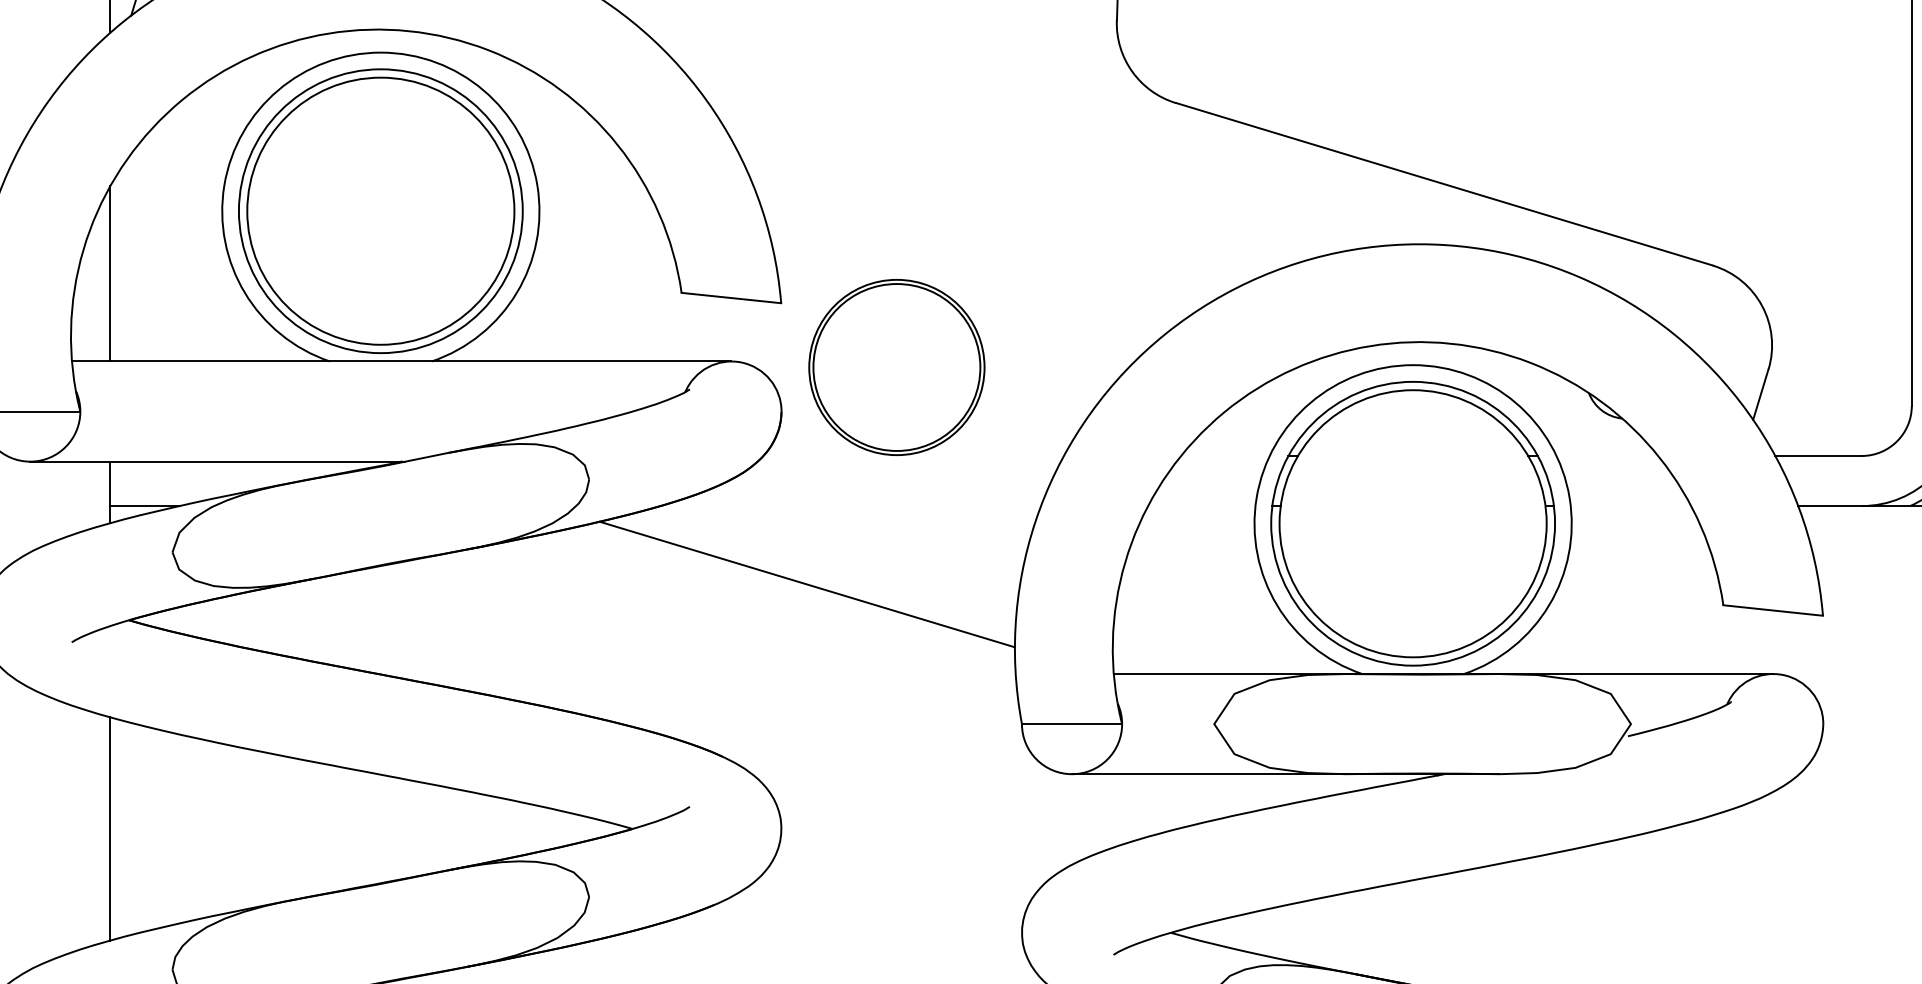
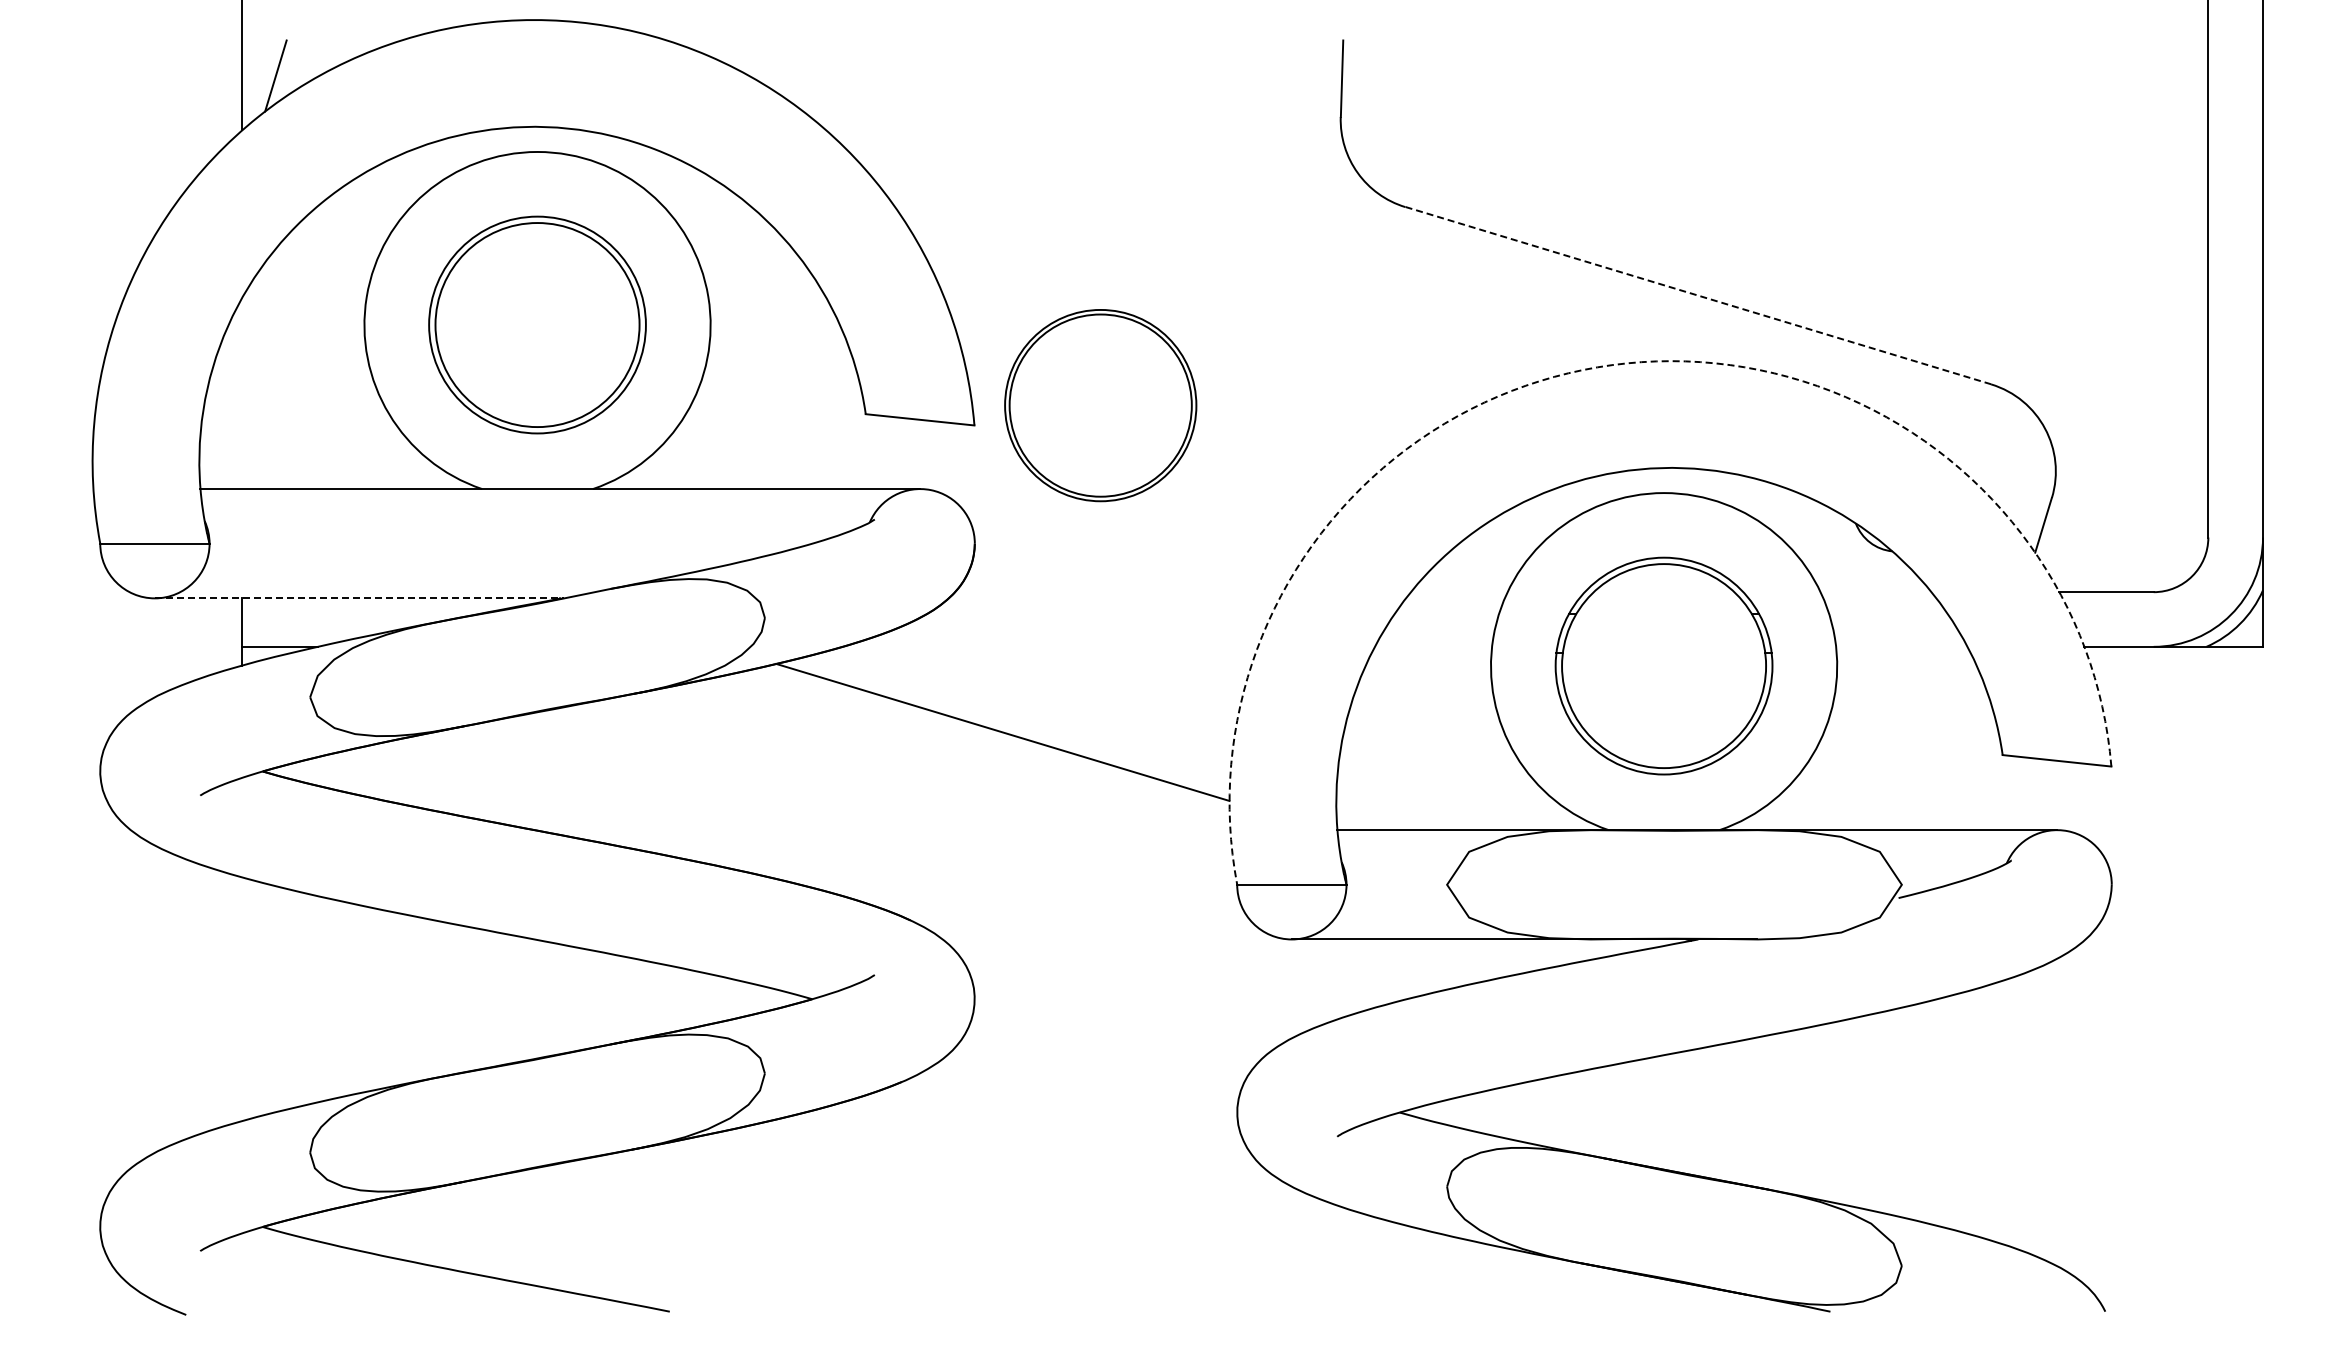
line: (1444, 184) -> (1698, 295), solid -> dashed
part: (380, 210) -> (537, 324), size x0.7
arc: (1365, 248) -> (1612, 365), solid -> dashed
line: (110, 273) -> (242, 393), removed
part: (896, 367) -> (1100, 405), moved
line: (217, 461) -> (359, 598), solid -> dashed
part: (1412, 523) -> (1663, 665), size x0.7
line: (110, 829) -> (242, 999), removed

